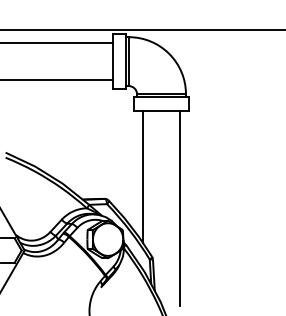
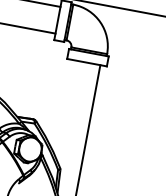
line: (143, 176) -> (64, 108), removed

